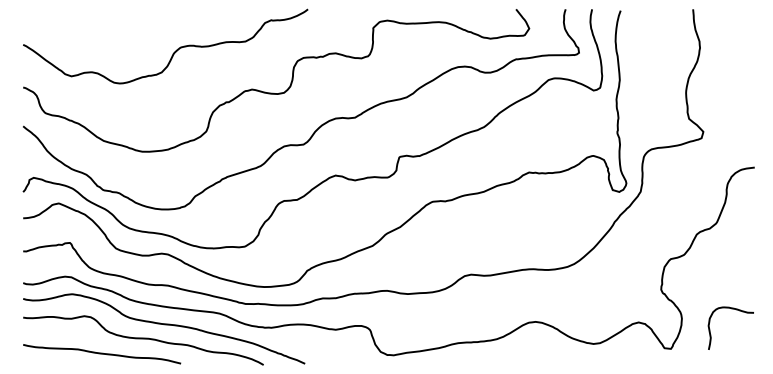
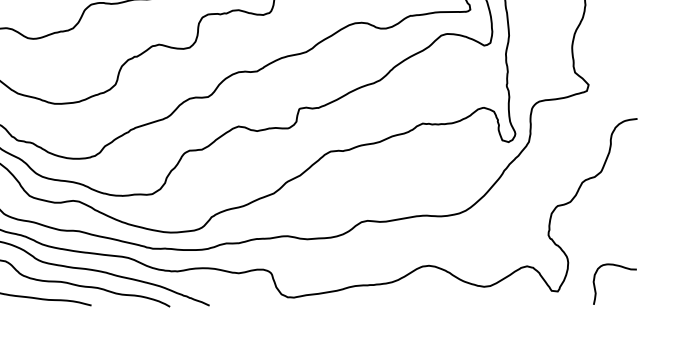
curve: (731, 309) -> (615, 266), moved

